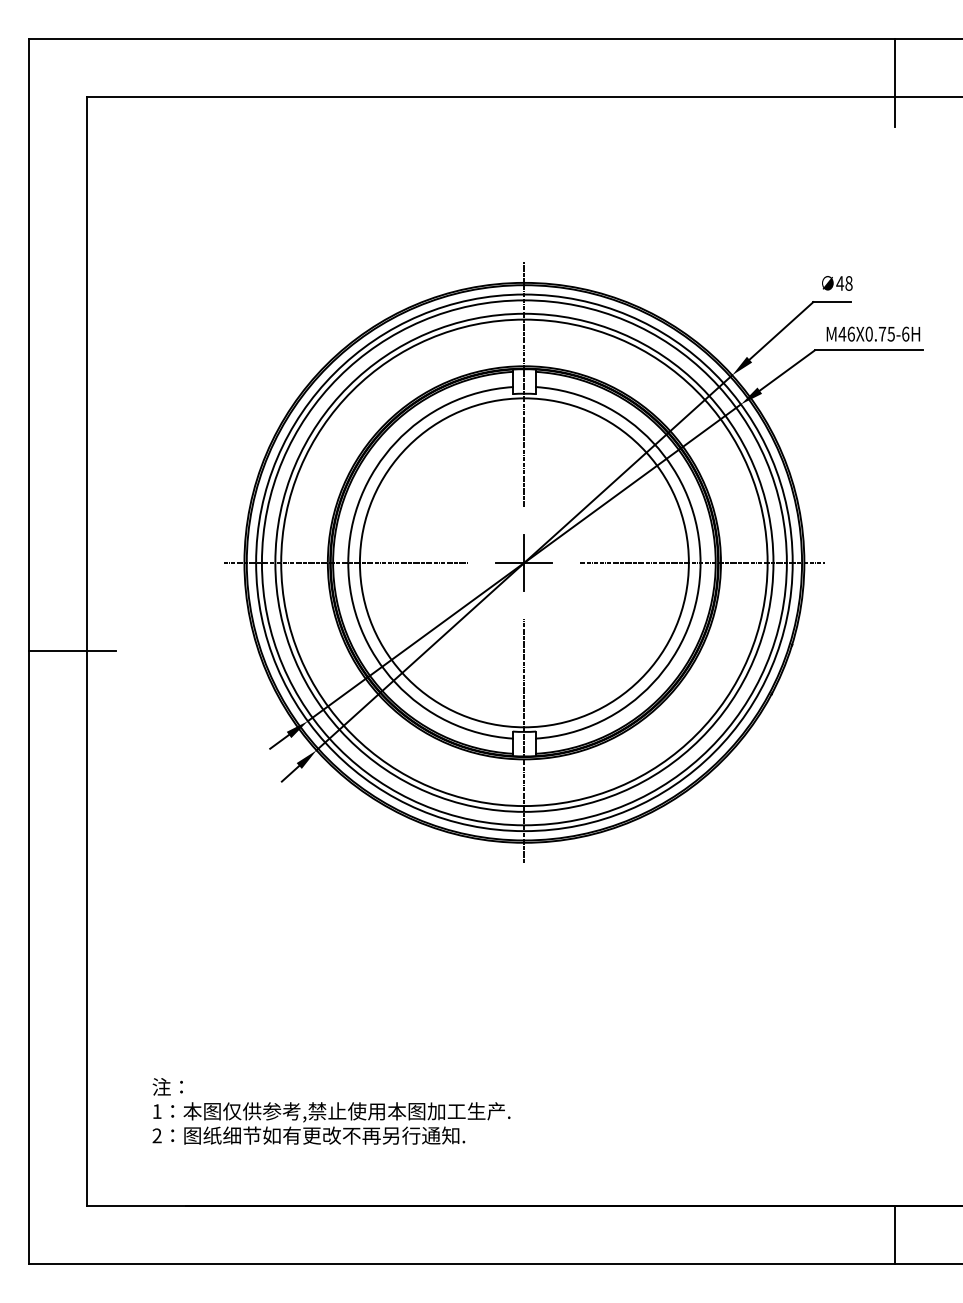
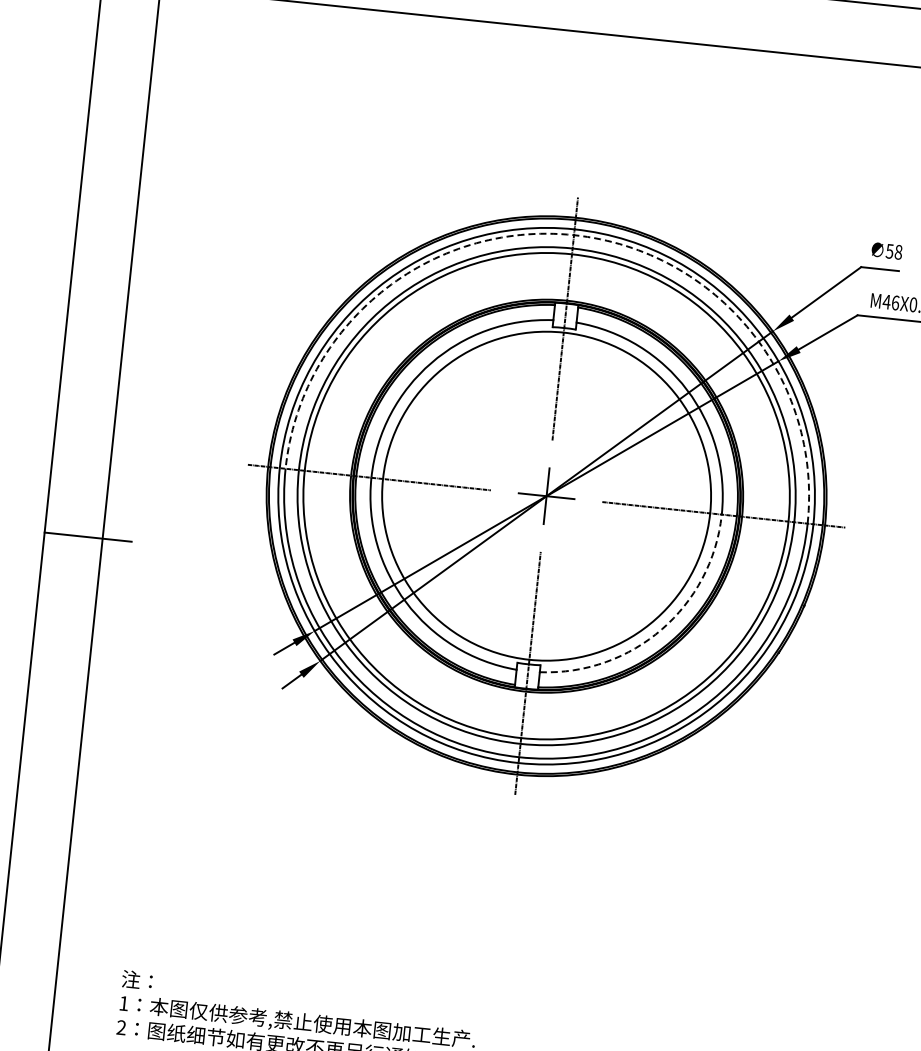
text: (840, 283) -> (890, 251), 48 -> 58
arc: (524, 300) -> (574, 235), solid -> dashed
arc: (653, 683) -> (662, 629), solid -> dashed

